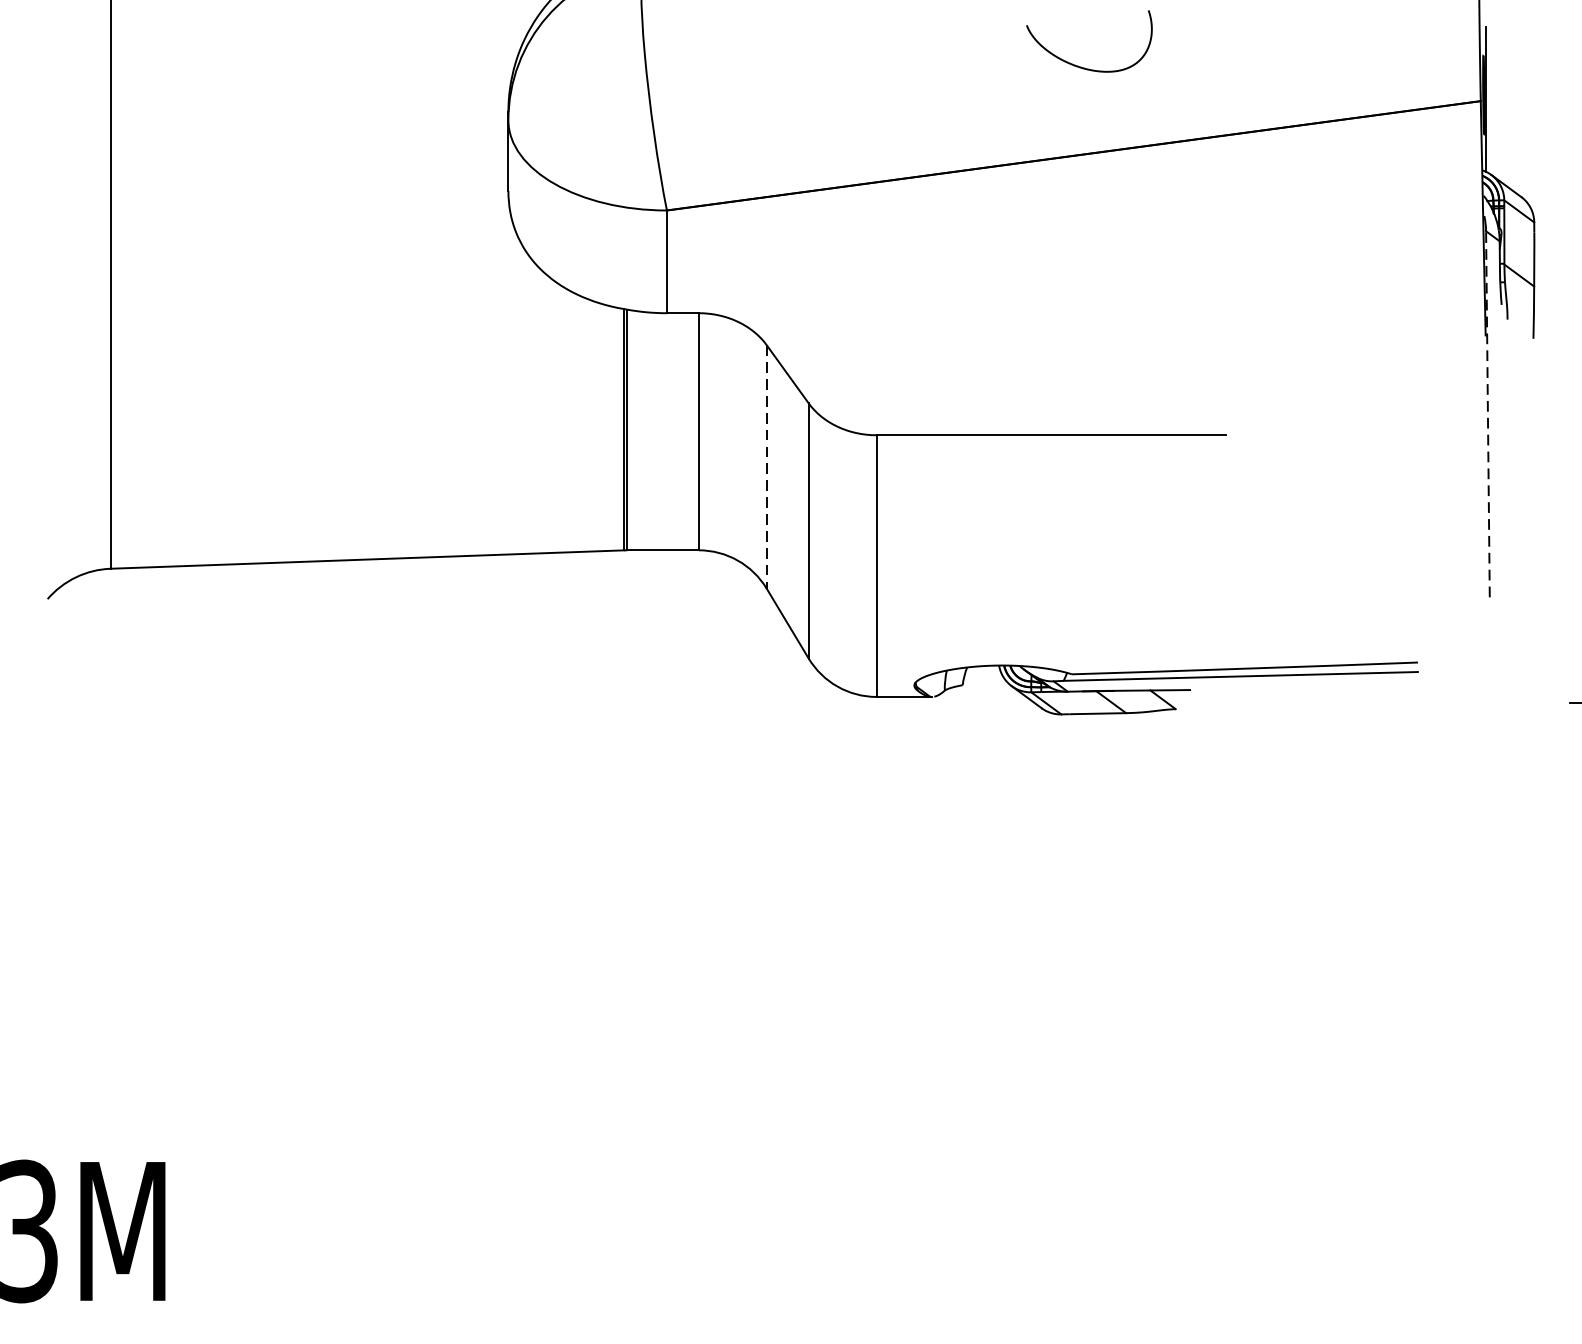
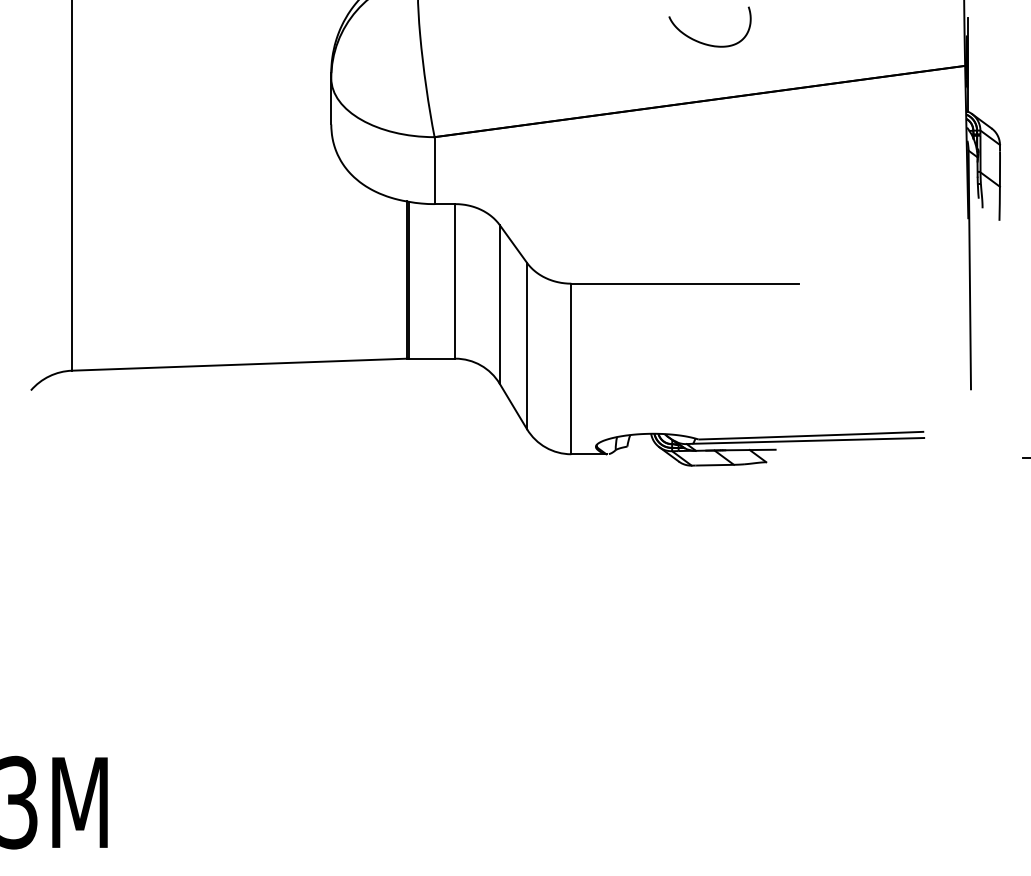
line: (1487, 413) -> (969, 269), dashed -> solid
line: (766, 467) -> (499, 304), dashed -> solid

